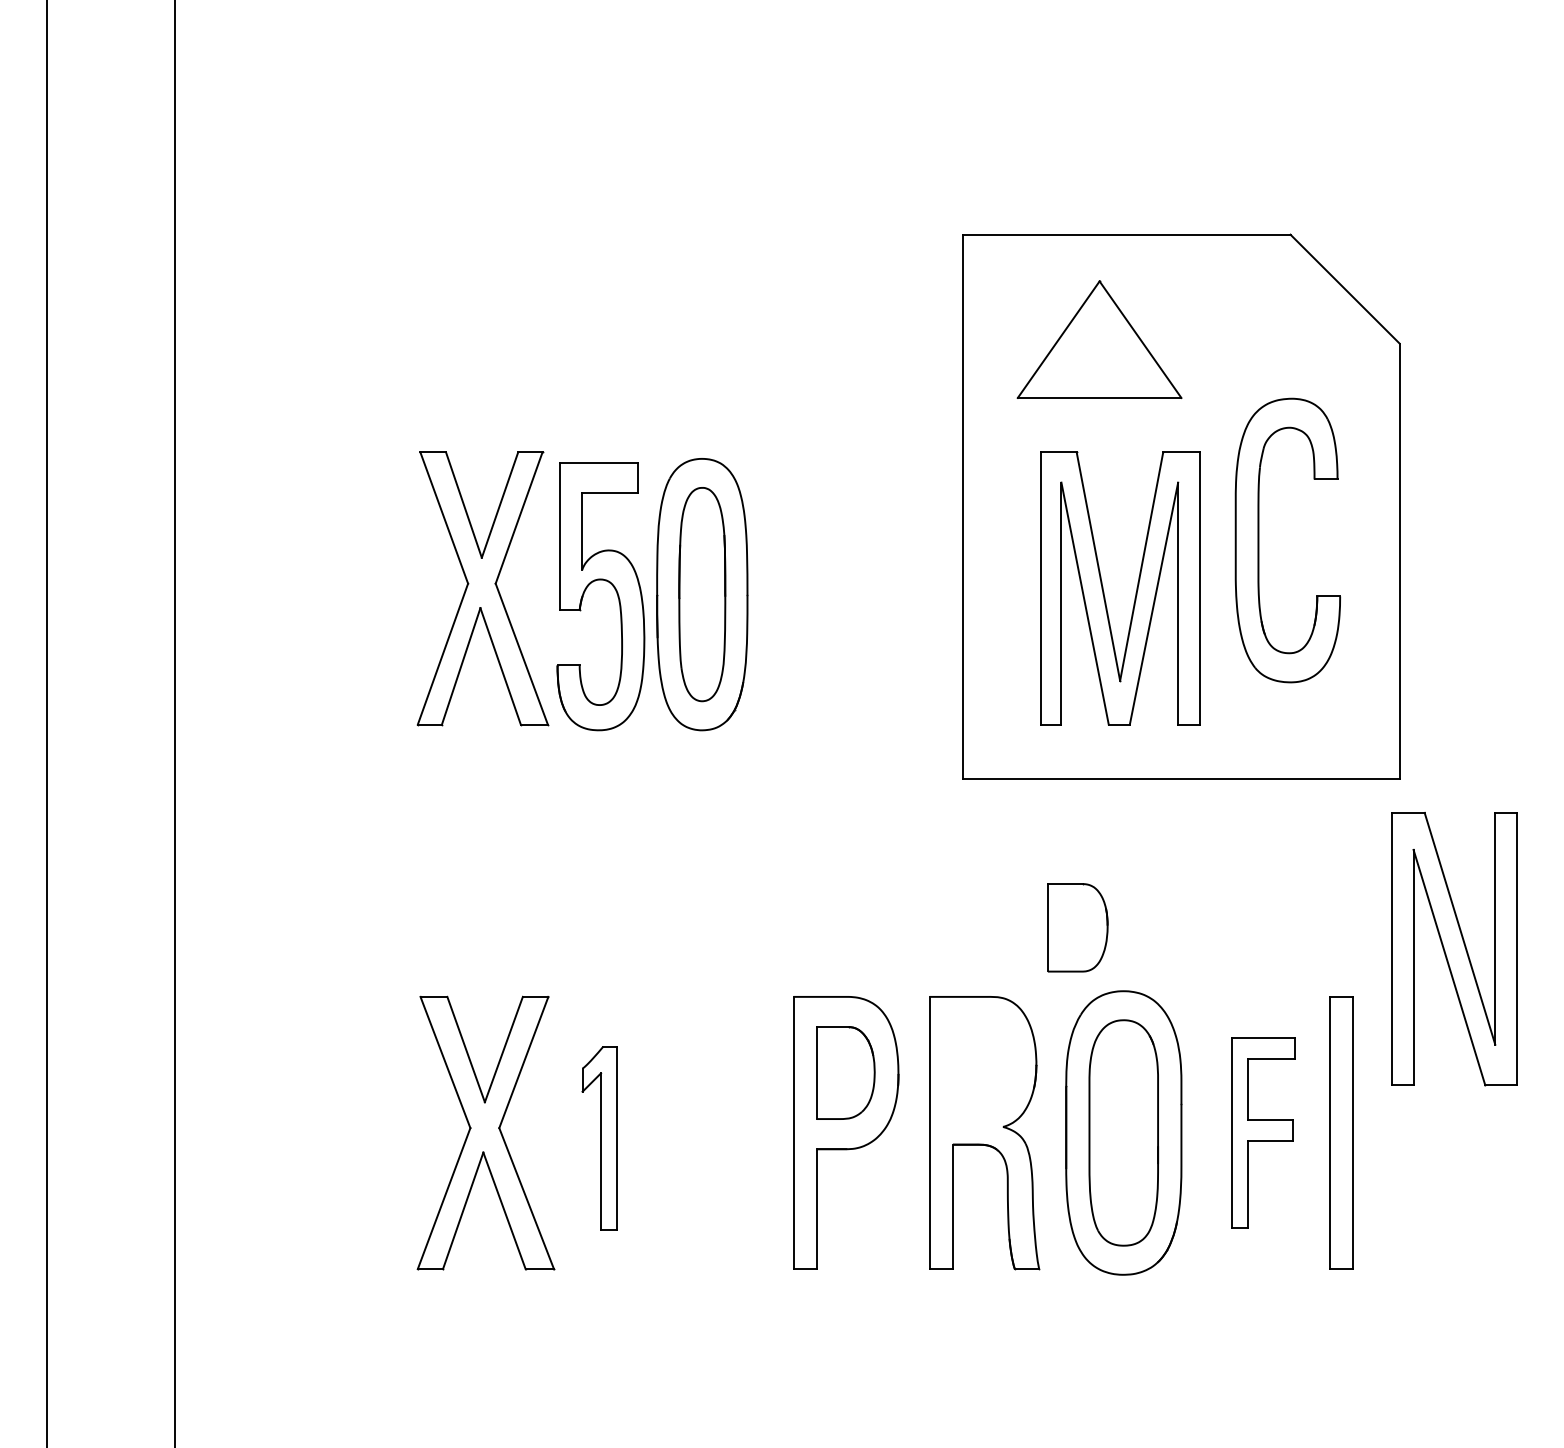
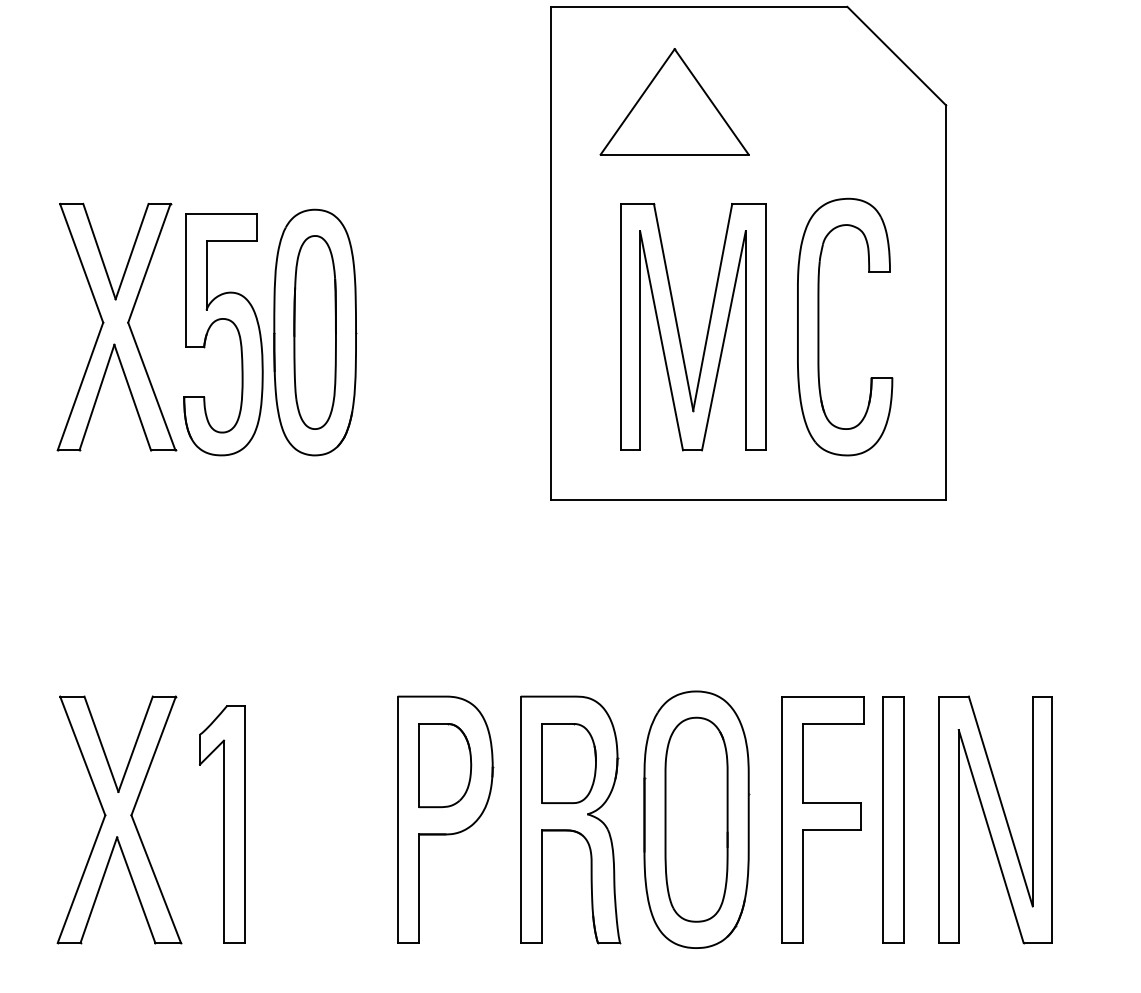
part: (1259, 540) -> (819, 327), moved
part: (1077, 927) -> (568, 763), moved
part: (1454, 949) -> (995, 820), moved
part: (1263, 1132) -> (822, 819), size x1.43
part: (599, 1137) -> (222, 823), size x1.43

